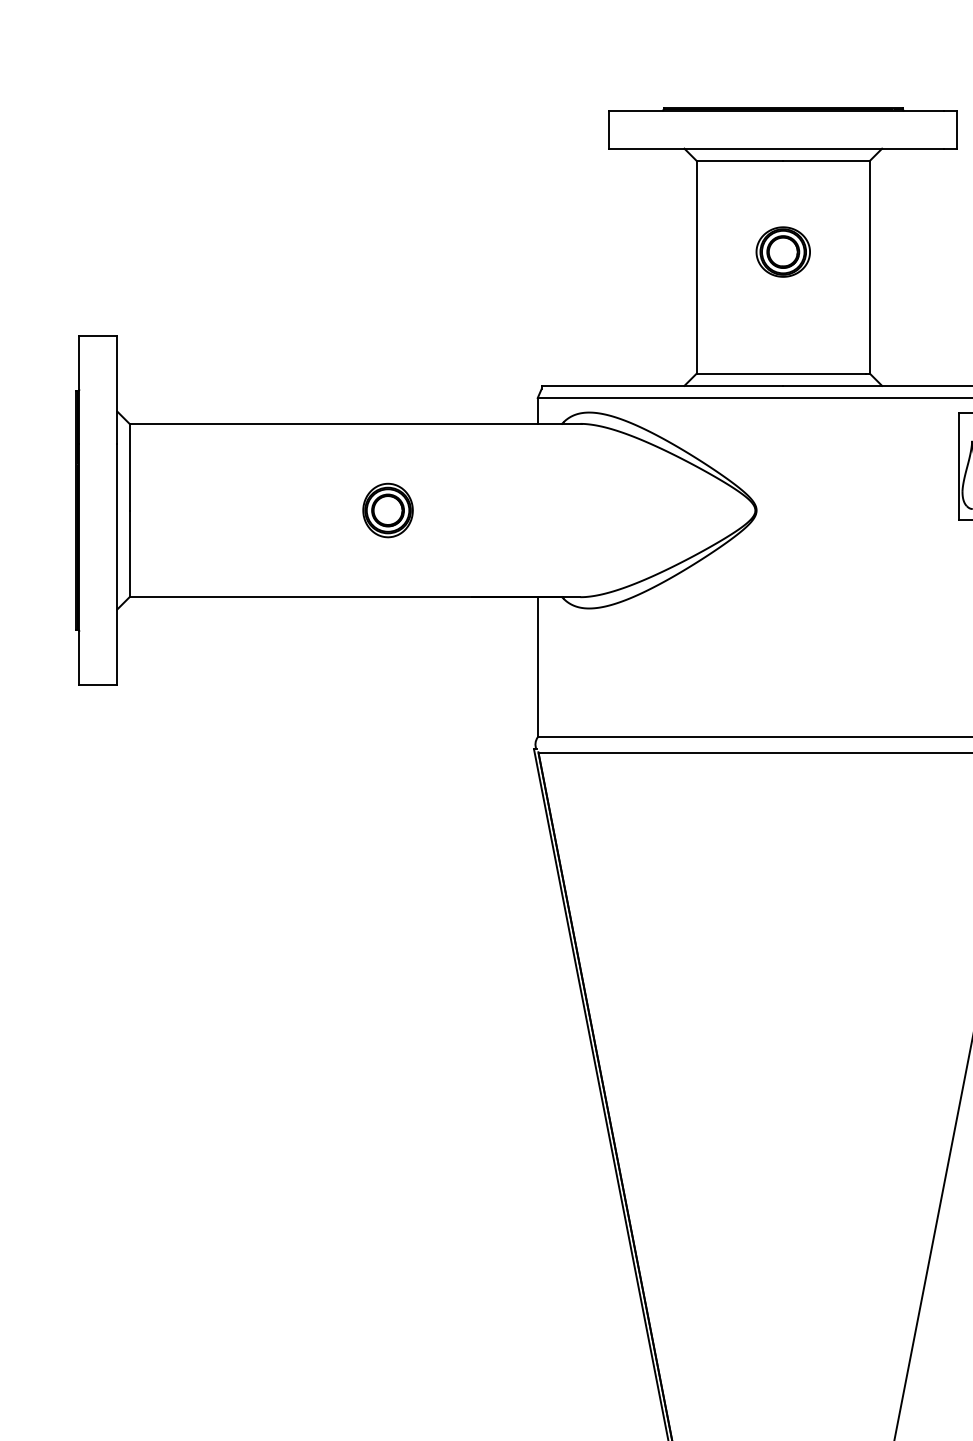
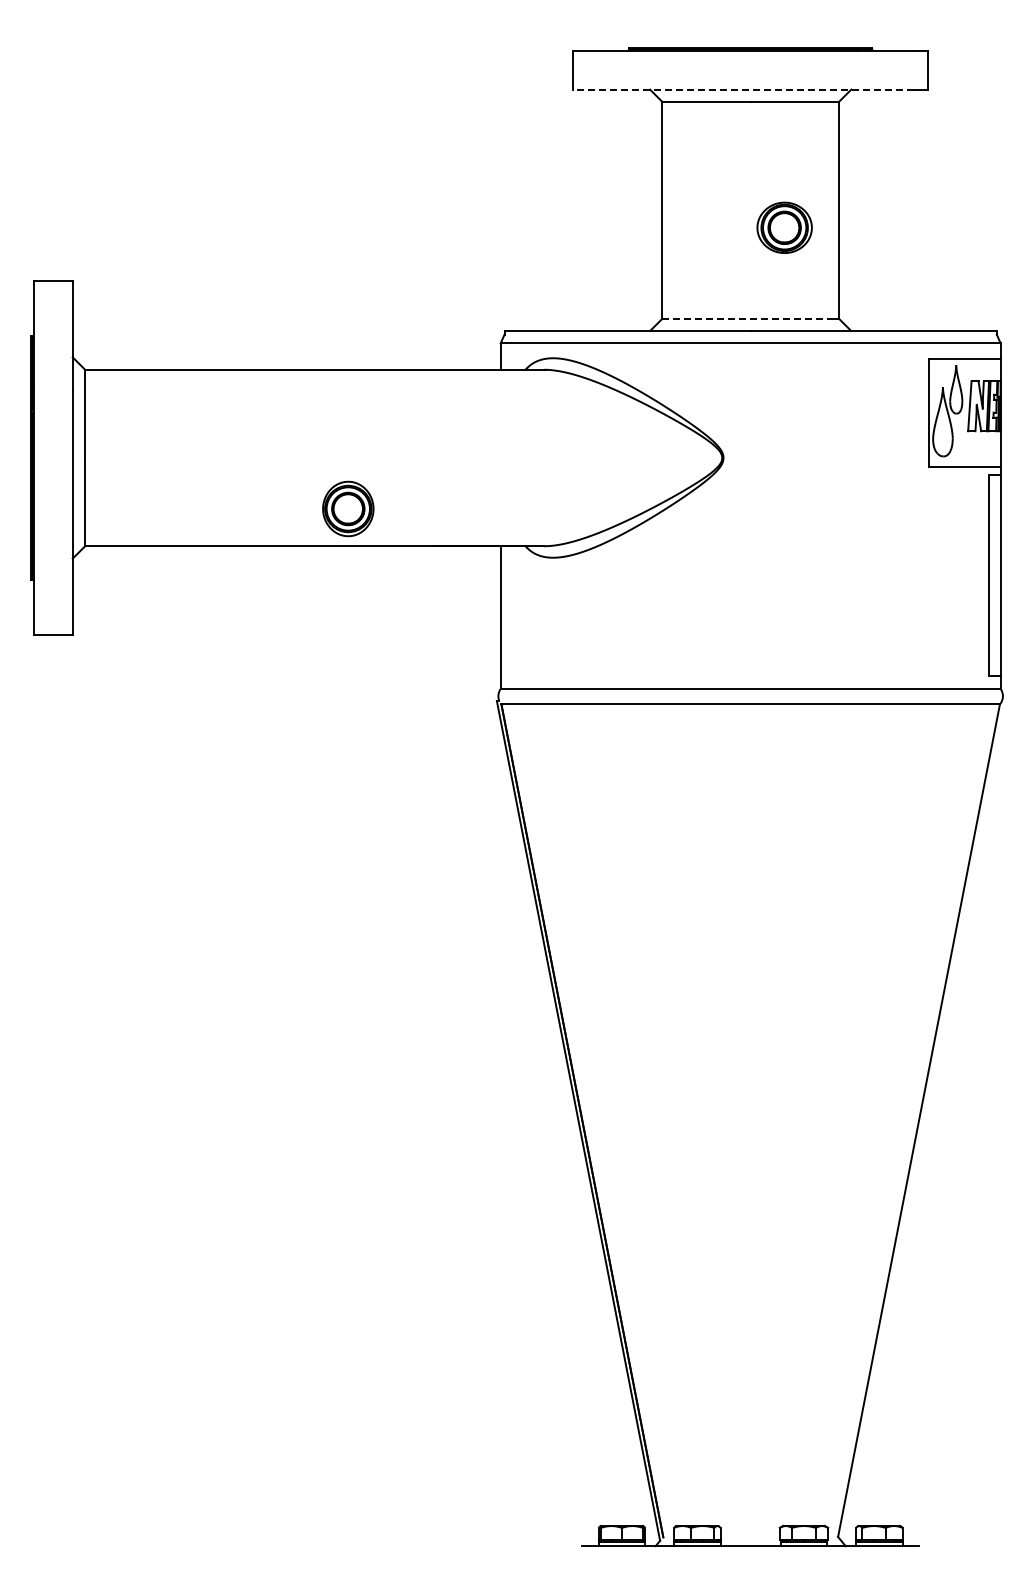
line: (776, 148) -> (743, 89), solid -> dashed
part: (783, 251) -> (784, 227), moved
line: (782, 373) -> (749, 318), solid -> dashed
part: (388, 510) -> (348, 508), moved

